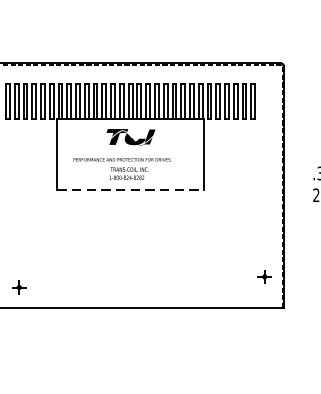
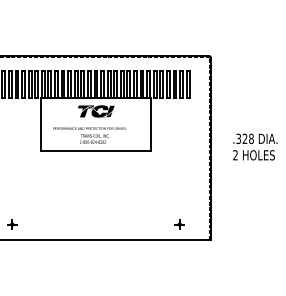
fill: (136, 133) -> (100, 108), added
line: (131, 190) -> (96, 151), dashed -> solid
part: (264, 276) -> (179, 224), moved

